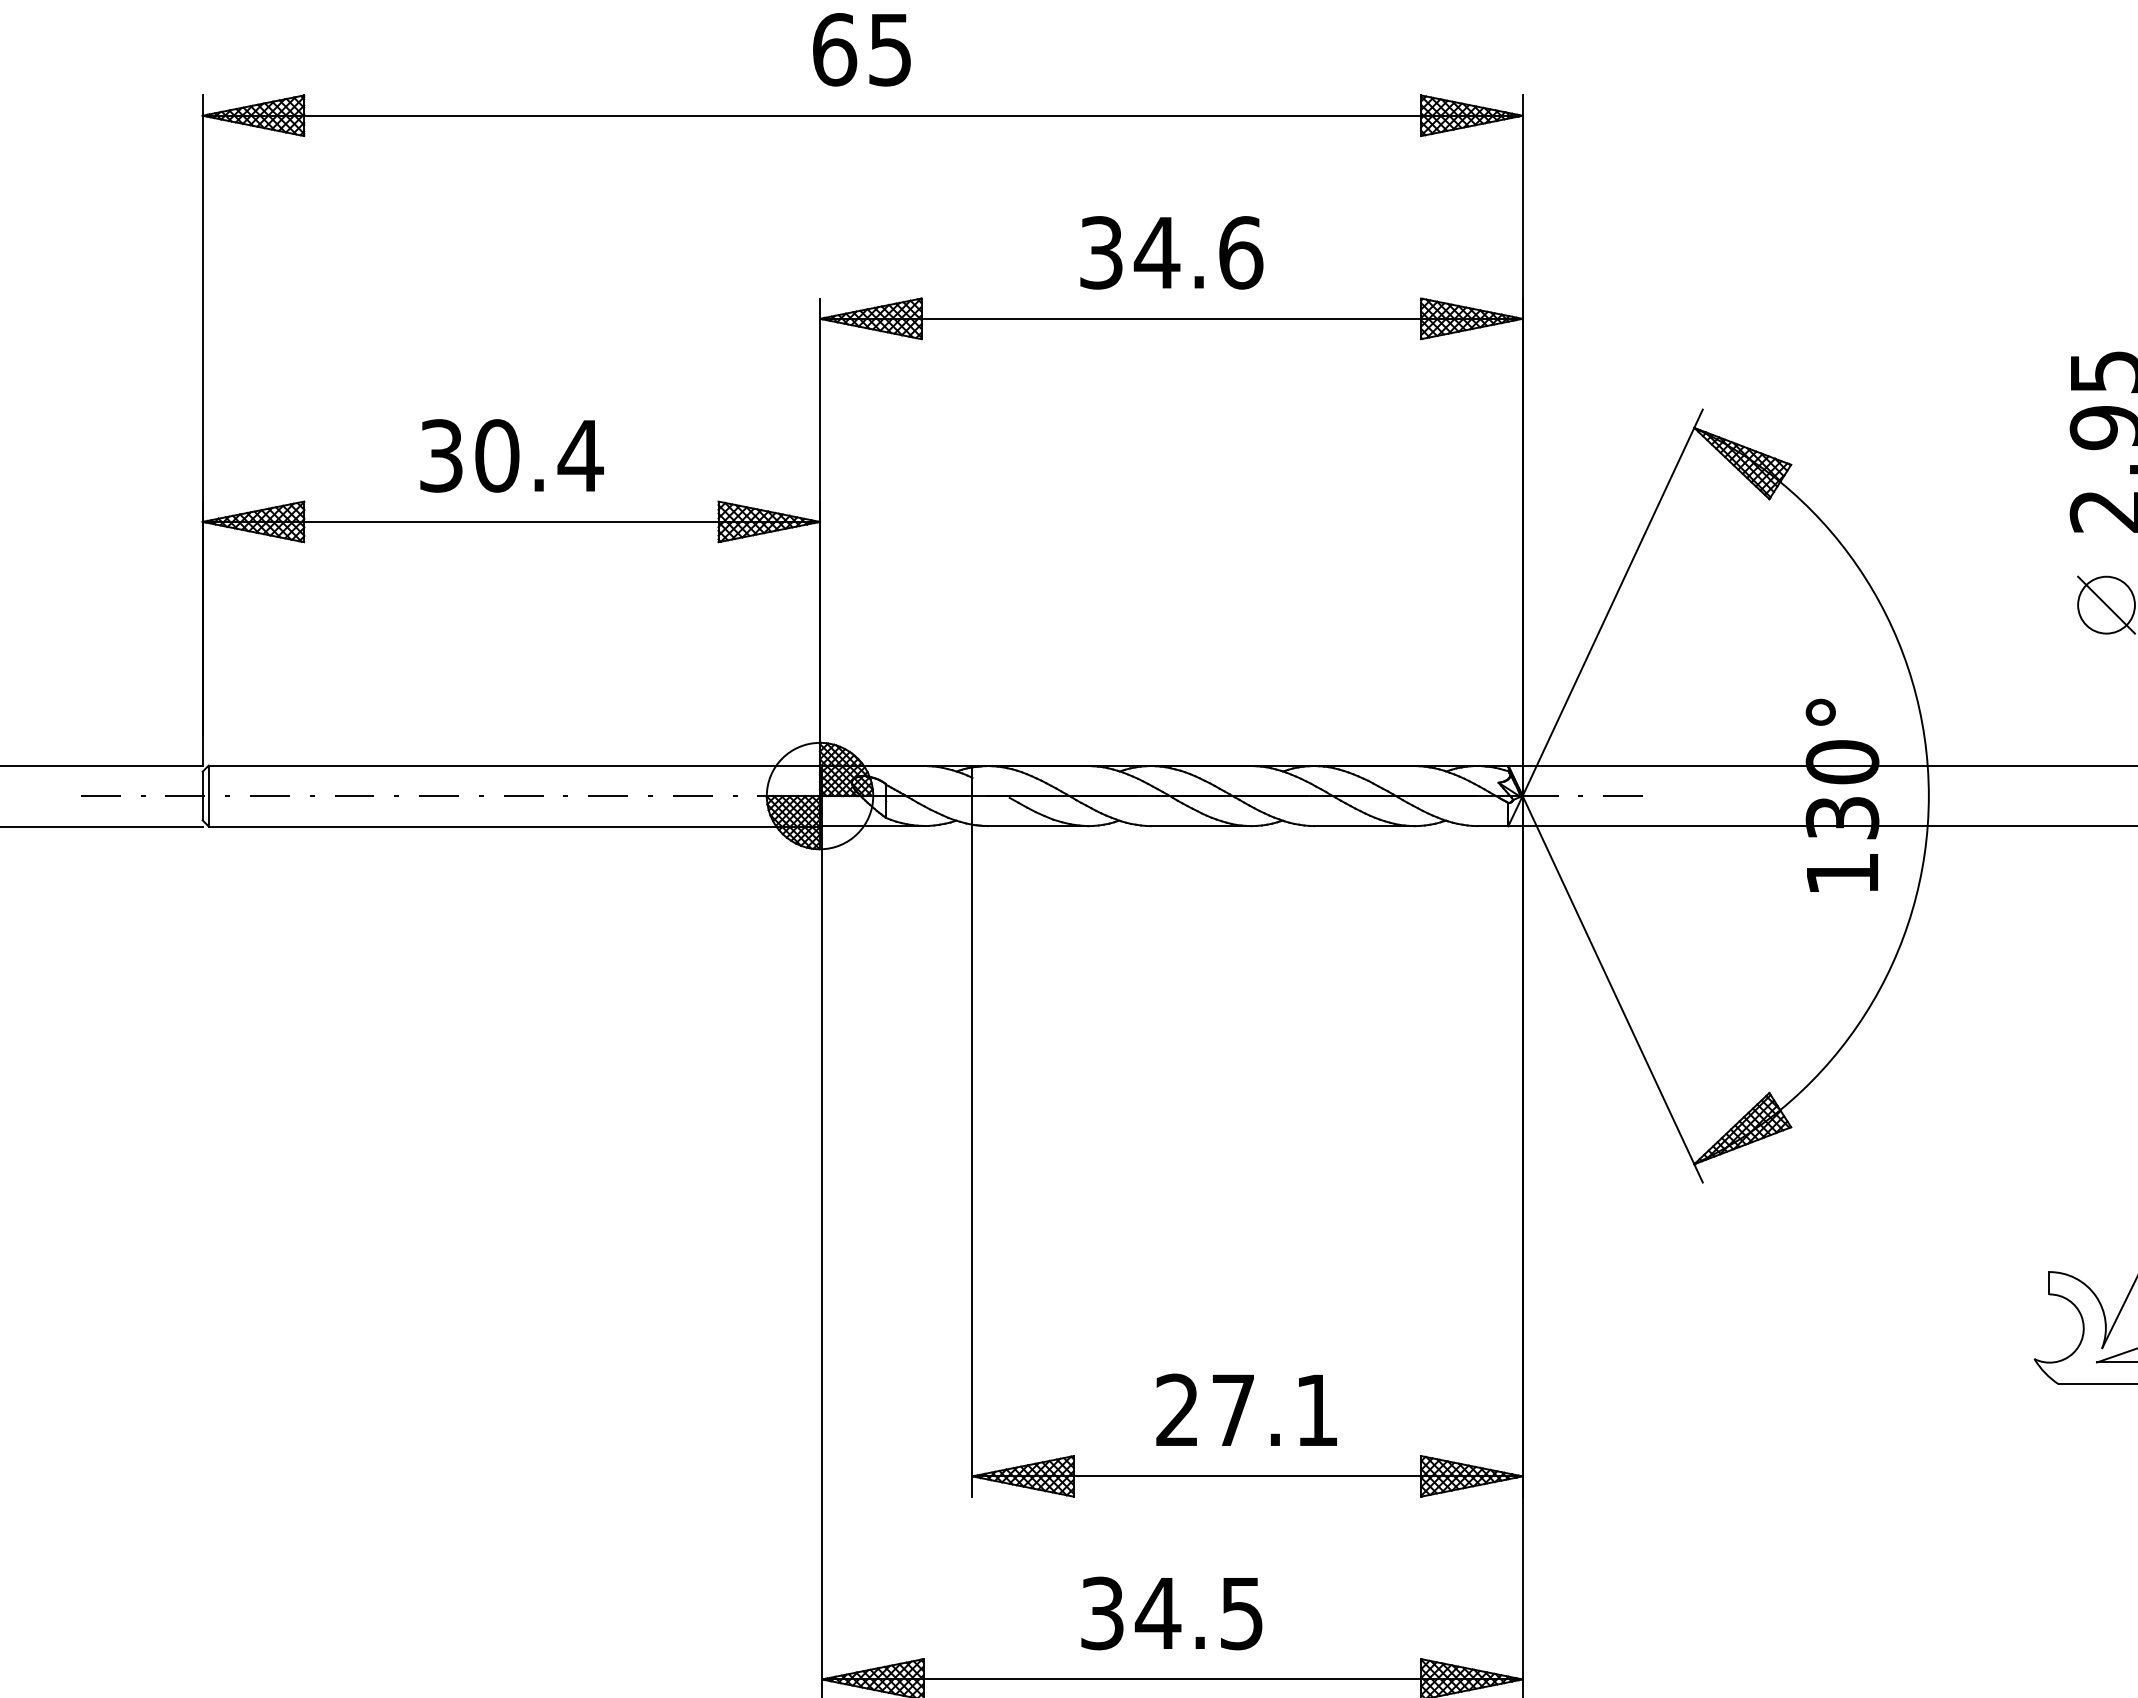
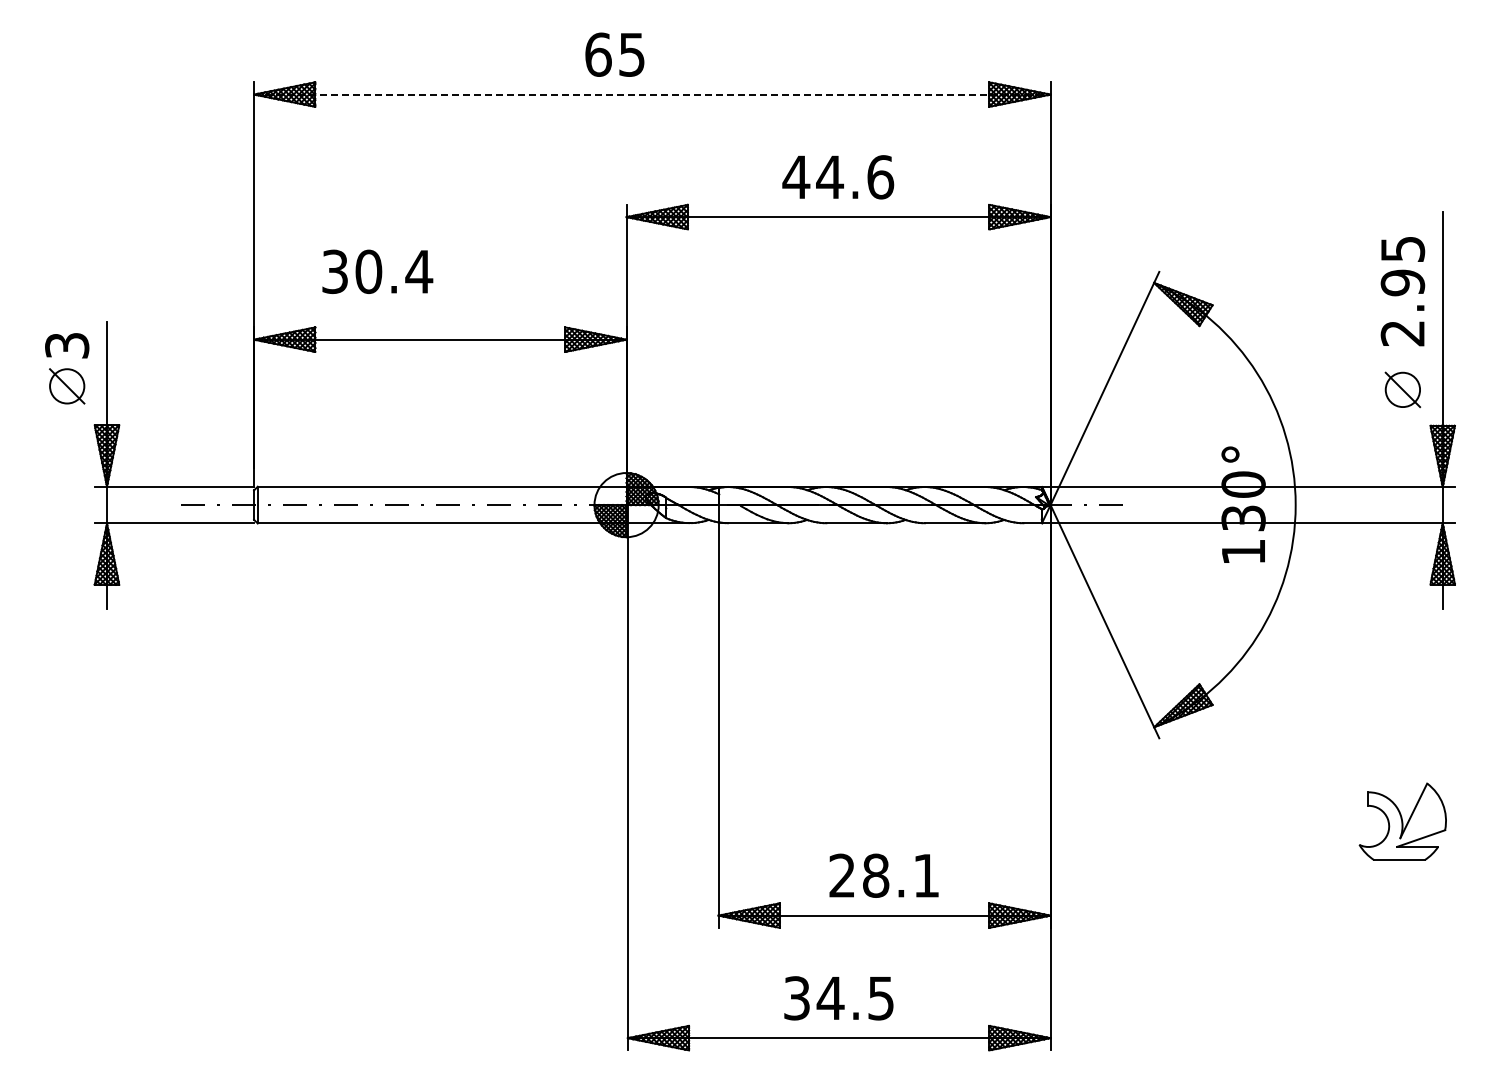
text: (861, 49) -> (614, 54), moved
line: (862, 115) -> (652, 94), solid -> dashed
text: (1101, 253) -> (796, 177), 34.6 -> 44.6
text: (511, 455) -> (377, 271), moved
text: (1234, 1409) -> (876, 875), 27.1 -> 28.1

